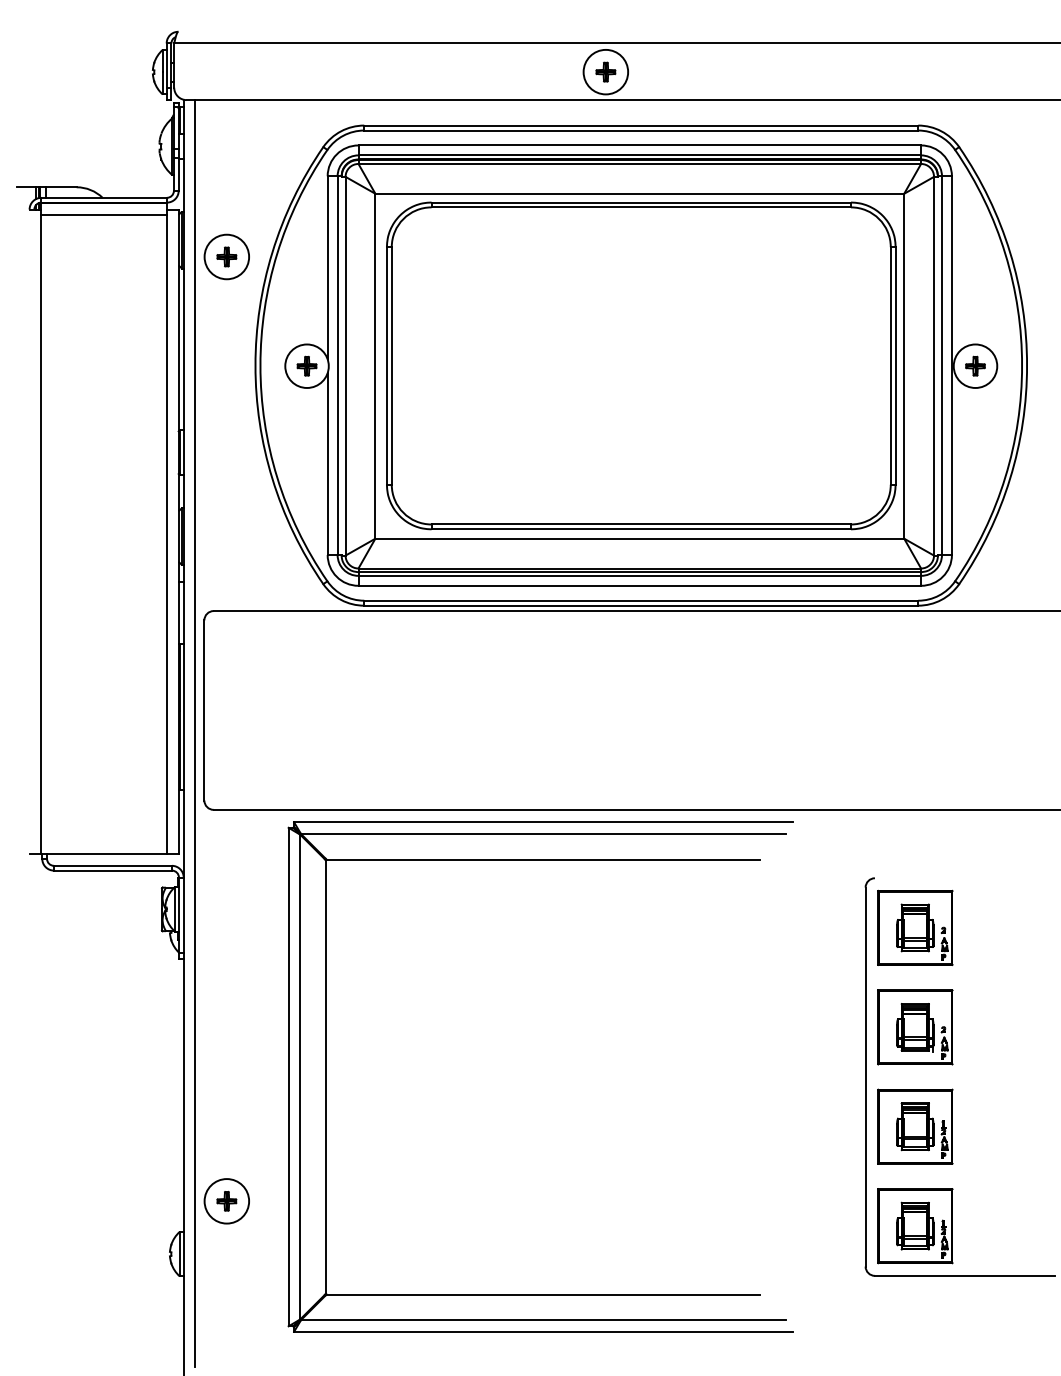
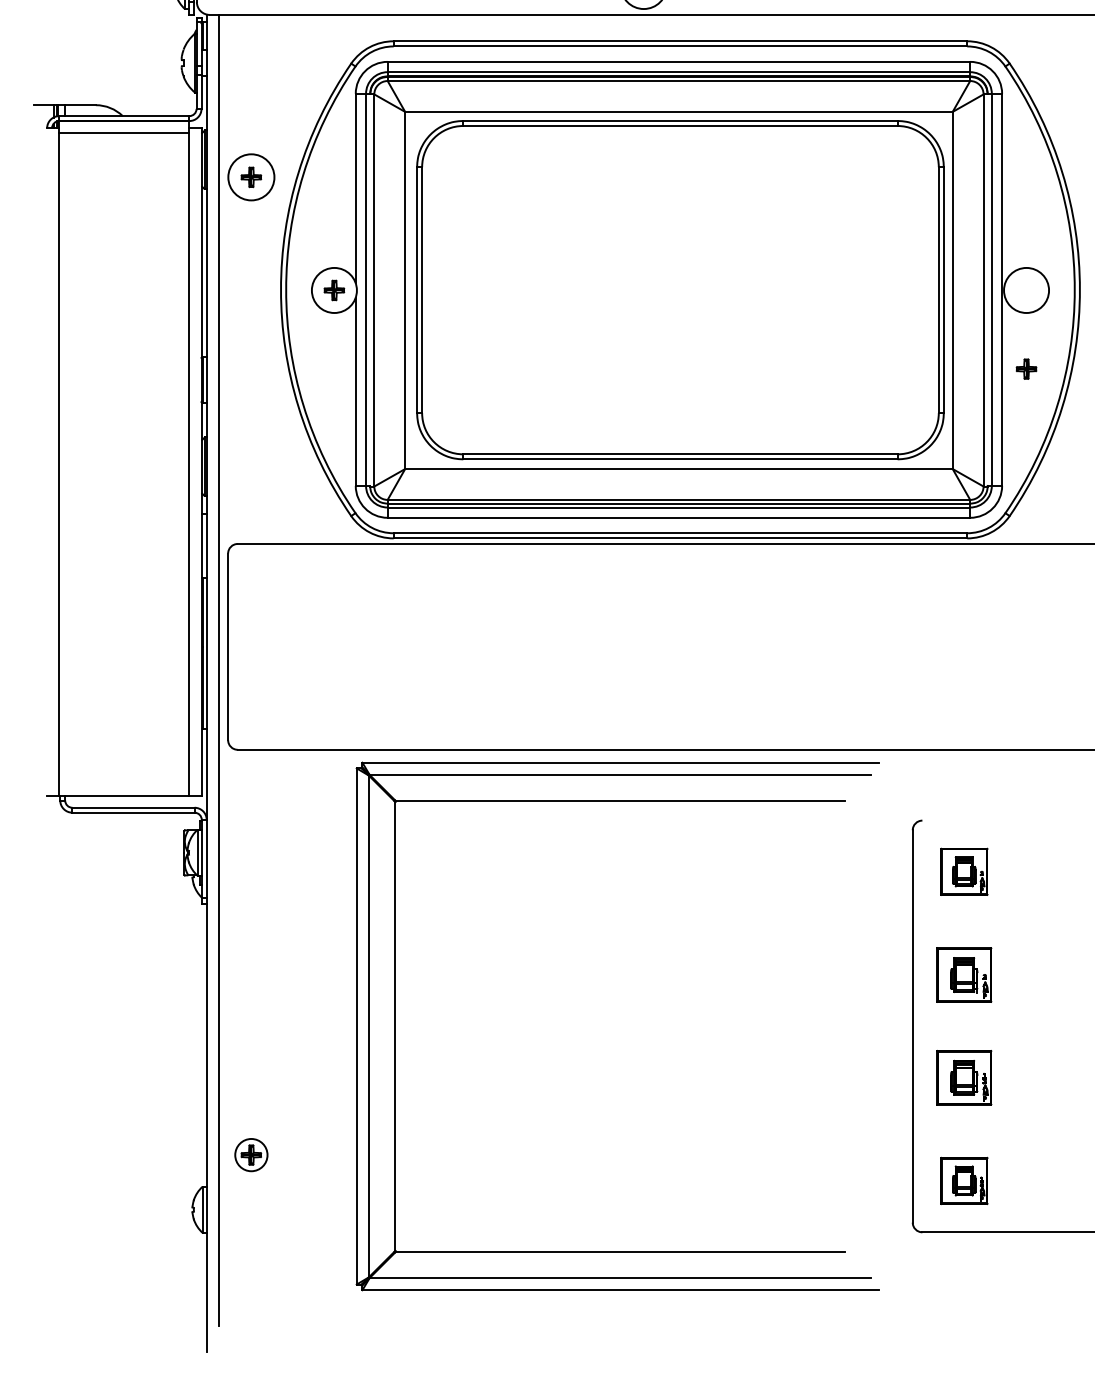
part: (975, 365) -> (1026, 368), moved
part: (915, 927) -> (964, 871), size x0.6
part: (915, 1027) -> (964, 975), size x0.7
part: (326, 1076) -> (395, 1025), moved
part: (915, 1126) -> (964, 1077), size x0.7
circle: (226, 1201) -> (251, 1155), size x0.7
part: (915, 1226) -> (964, 1181), size x0.6

